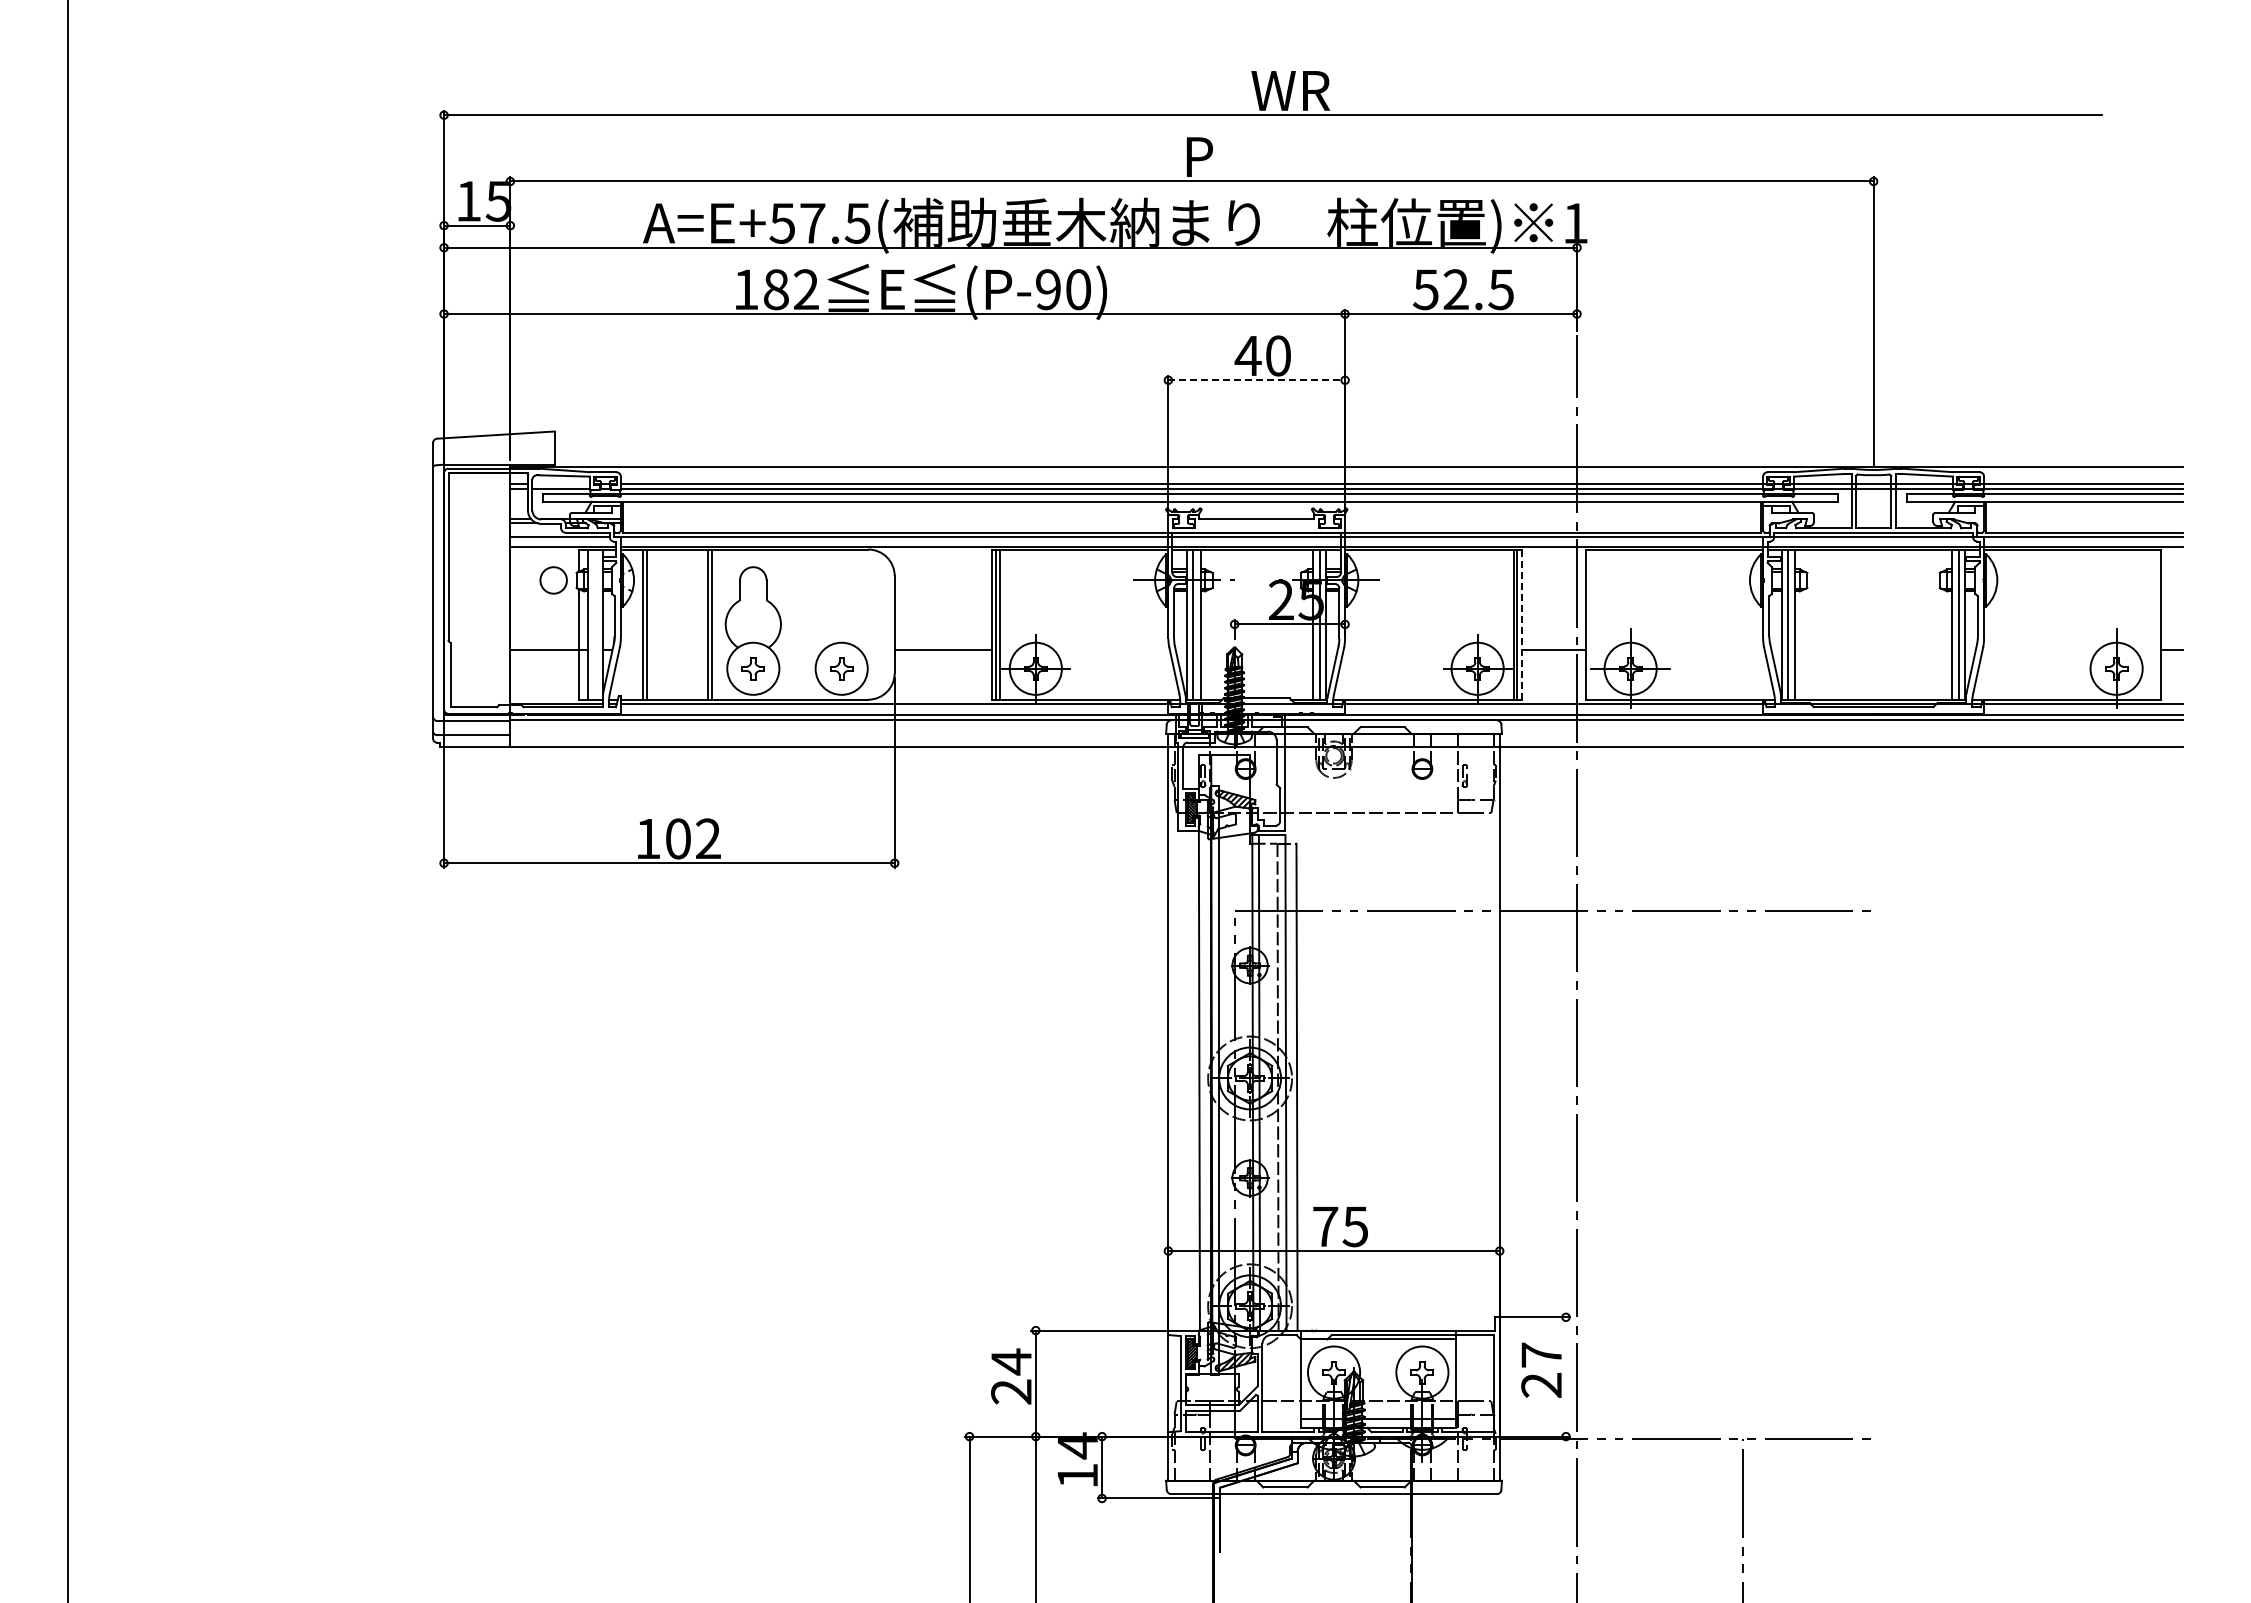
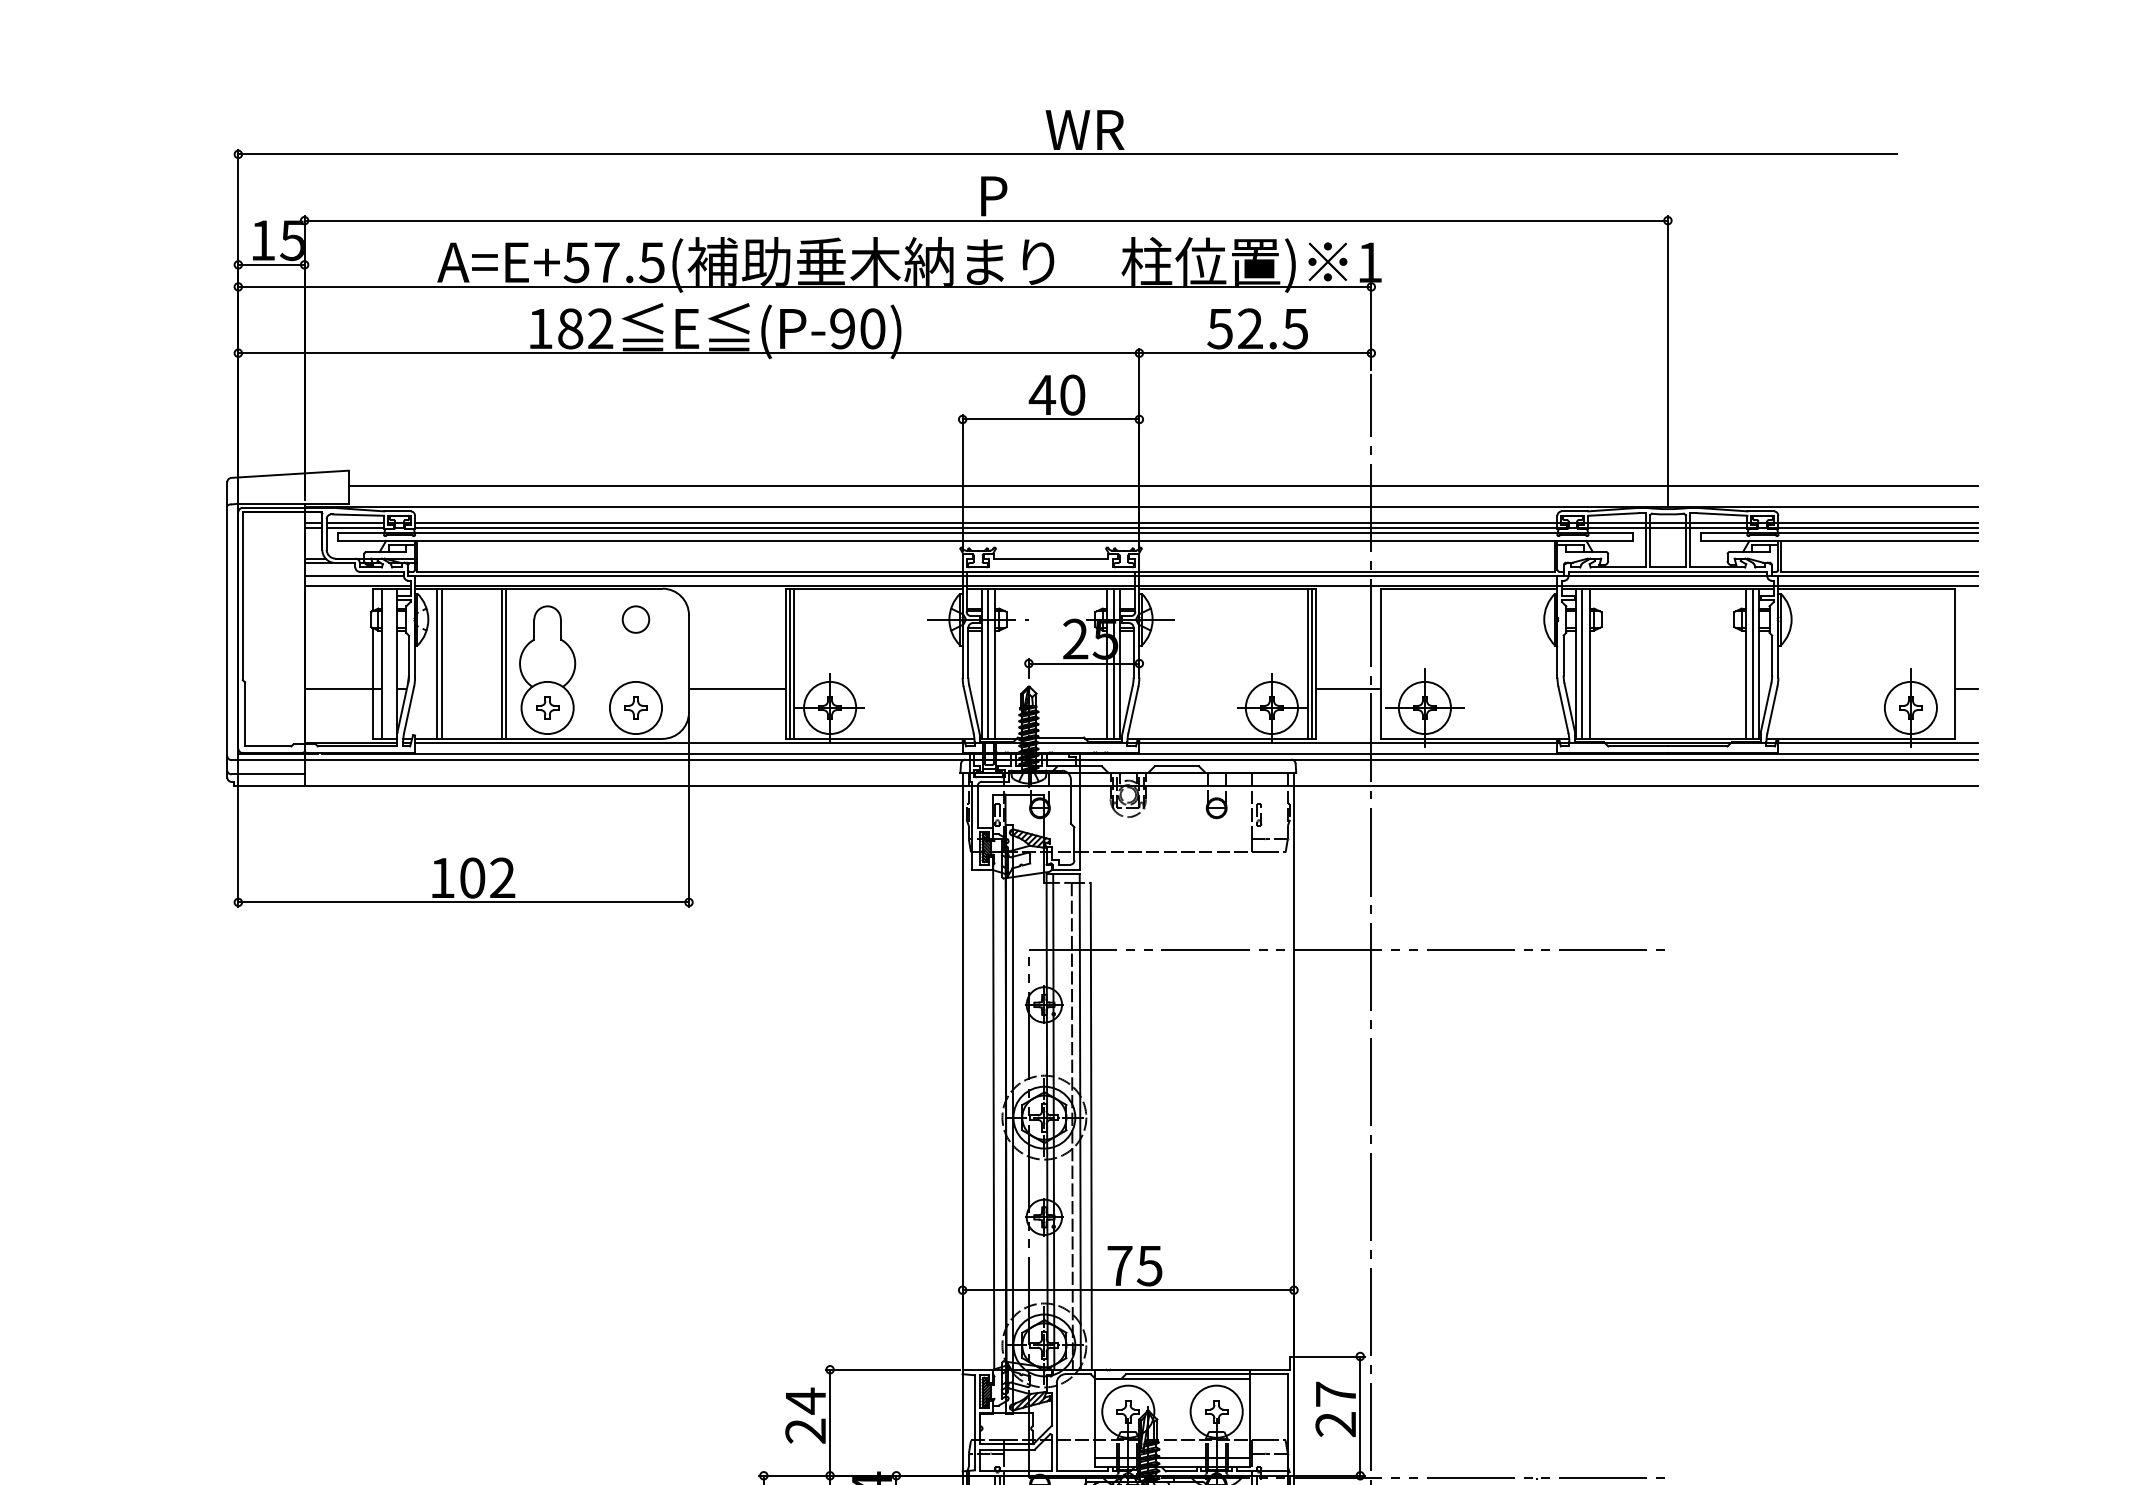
line: (1257, 380) -> (1051, 419), dashed -> solid
line: (1368, 446) -> (1162, 485), added
line: (560, 484) -> (354, 523), added
circle: (553, 580) -> (635, 619), moved
line: (1521, 625) -> (1315, 664), dashed -> solid
line: (1566, 1376) -> (1360, 1415), added

